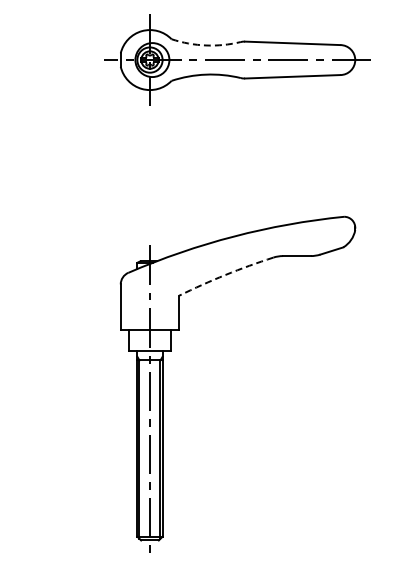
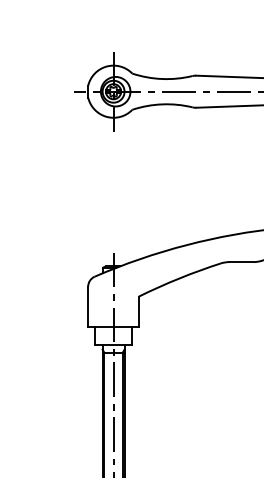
arc: (206, 45) -> (162, 79), dashed -> solid
arc: (225, 274) -> (179, 278), dashed -> solid

